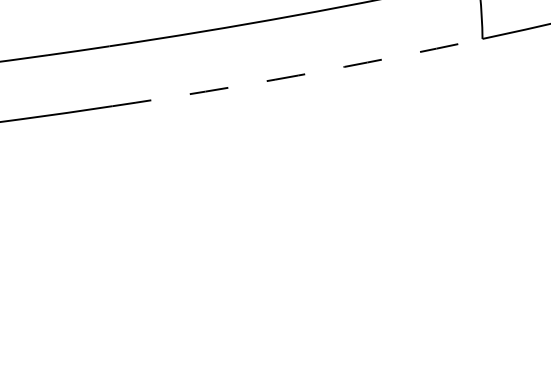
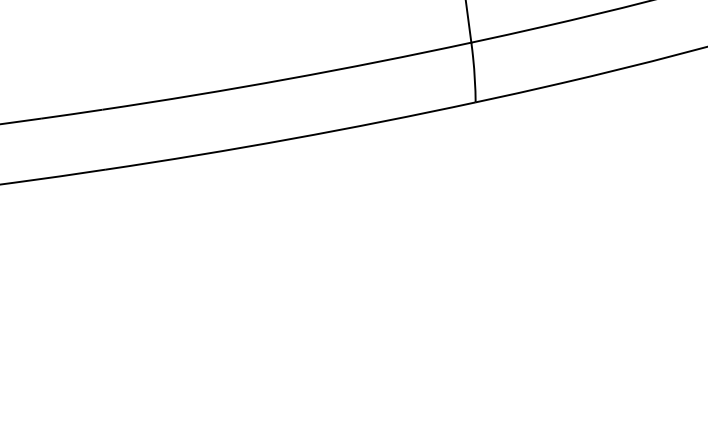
arc: (298, 75) -> (291, 138), dashed -> solid

